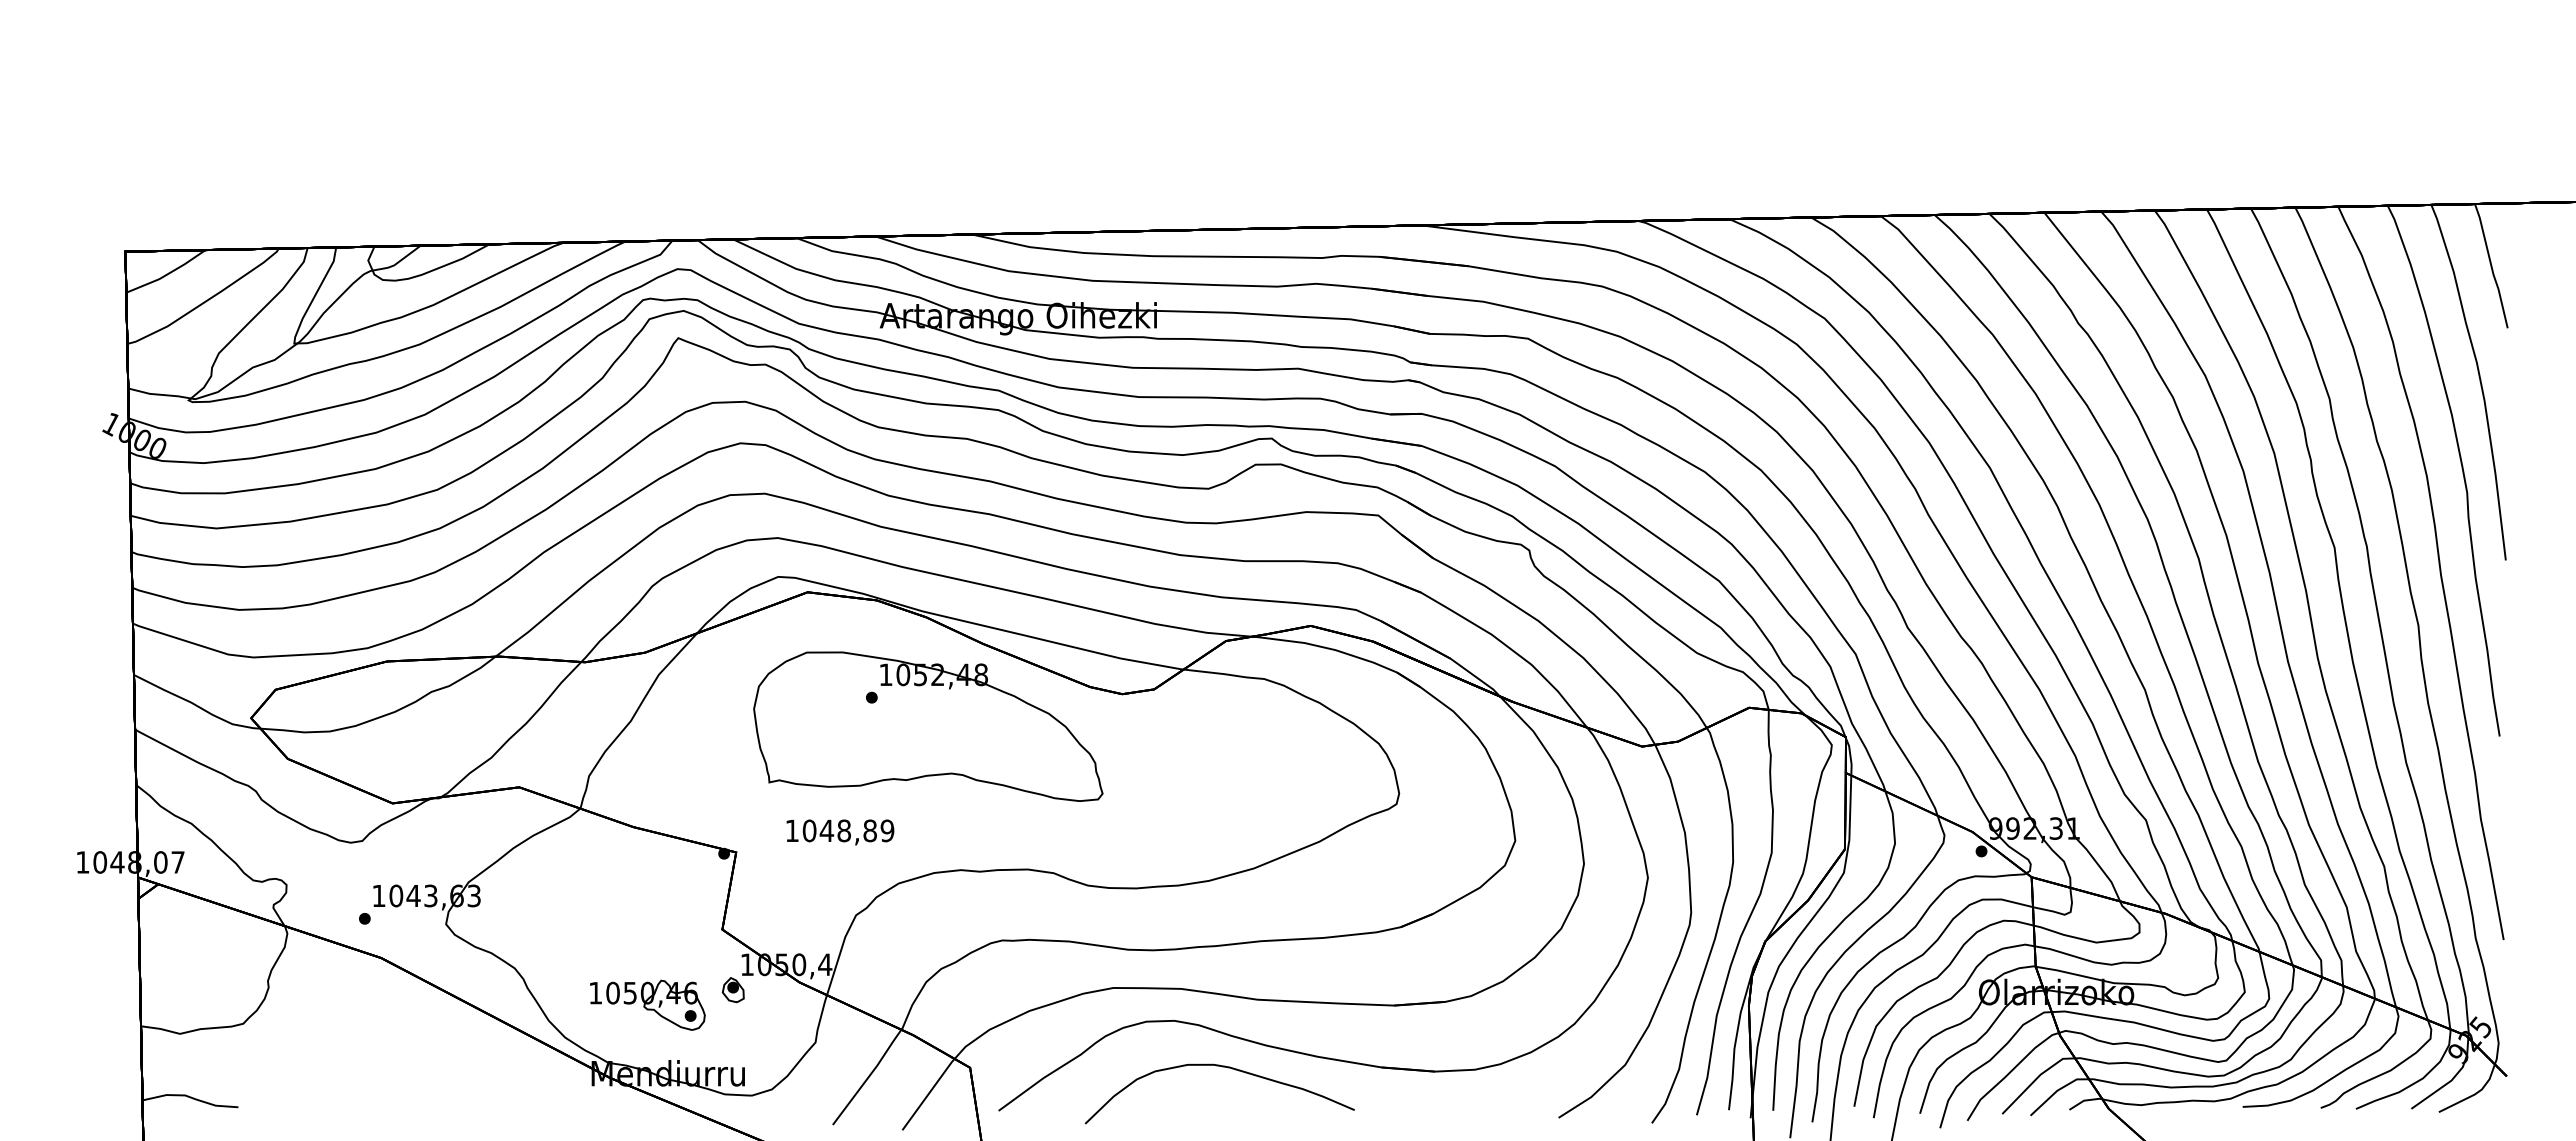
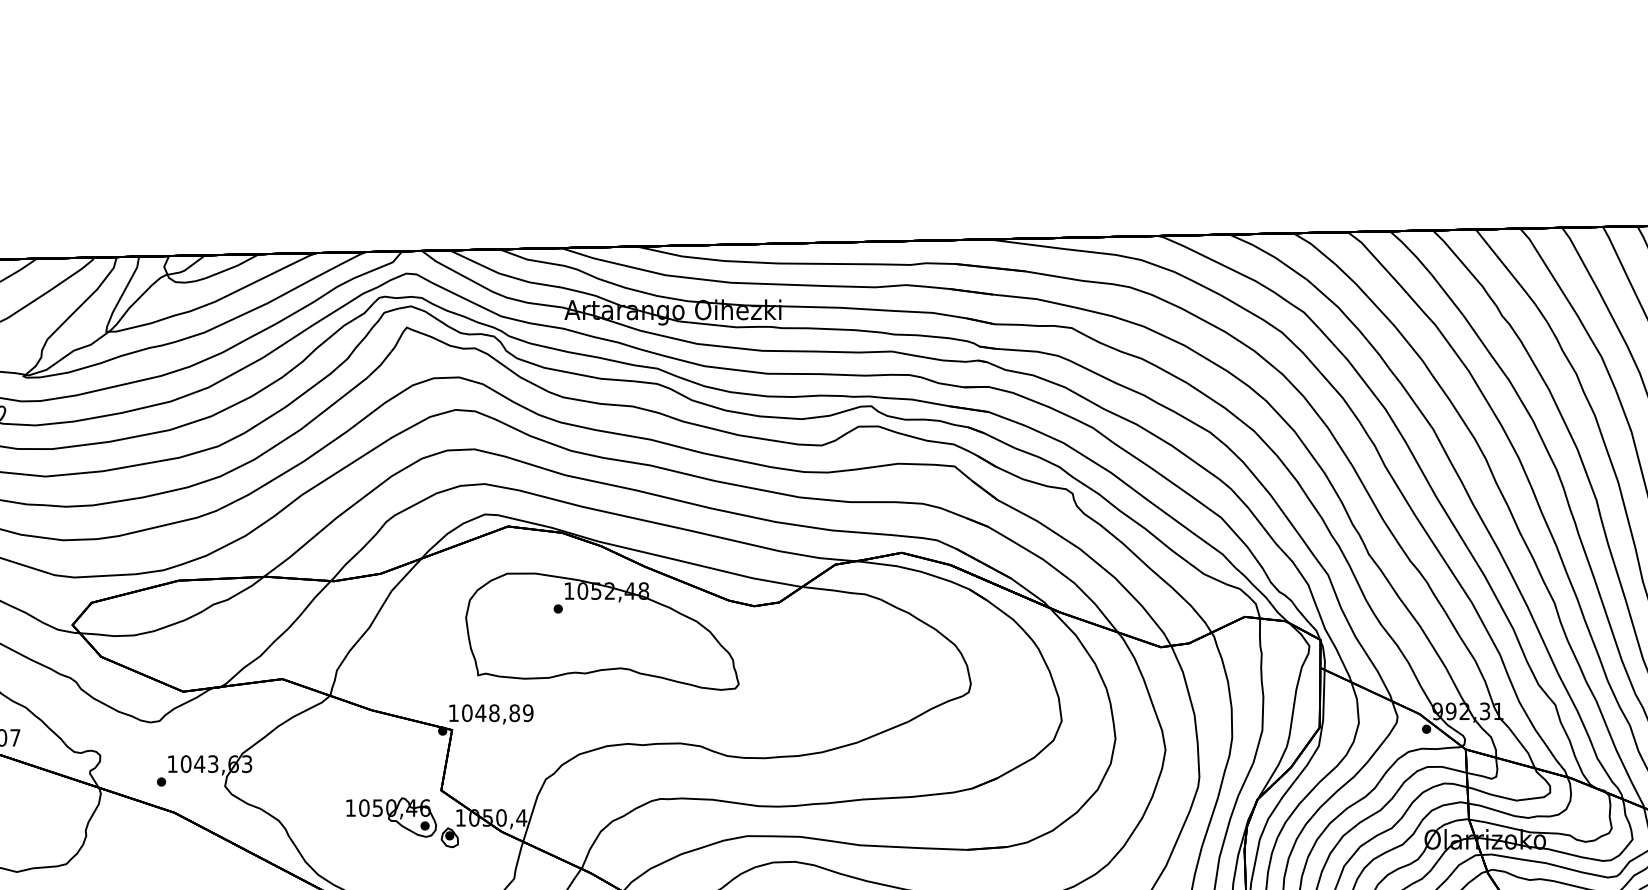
text: (840, 832) -> (491, 714), moved
part: (647, 1004) -> (391, 816), moved

